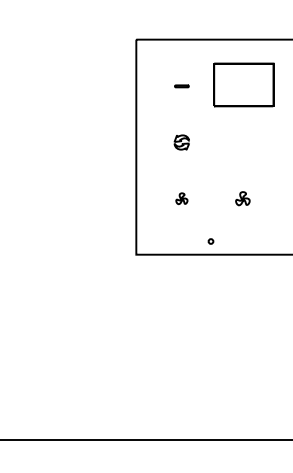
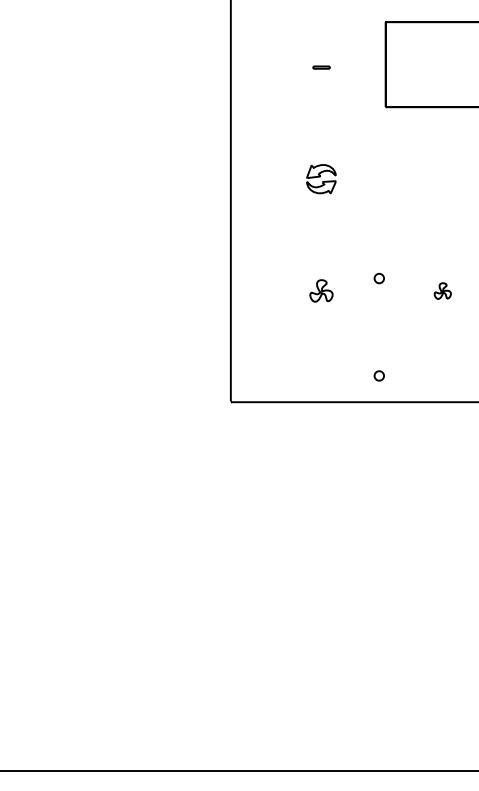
part: (181, 86) -> (320, 67), size x0.6
part: (210, 192) -> (378, 278), added
part: (242, 198) -> (441, 290), size x0.6

